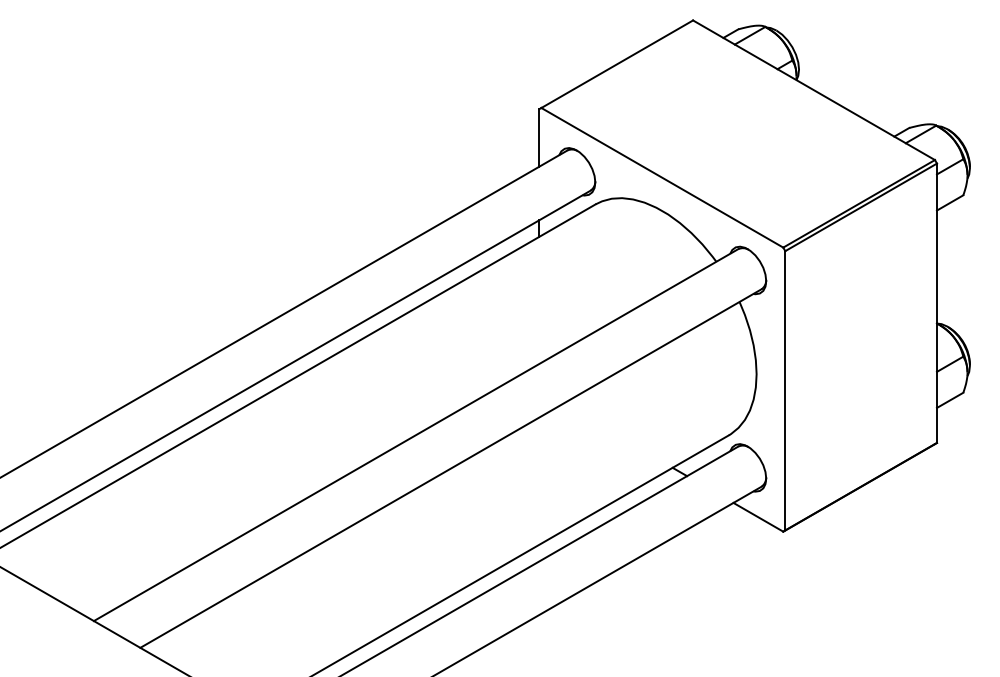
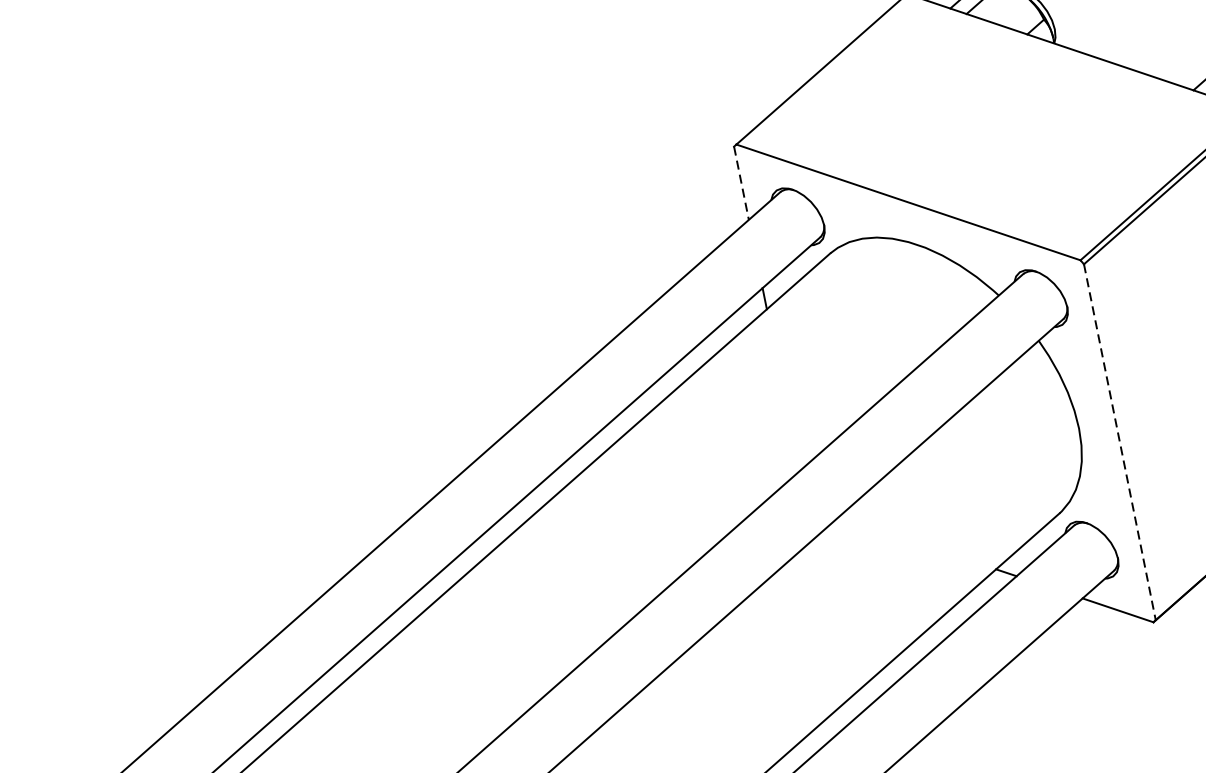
line: (539, 137) -> (741, 182), solid -> dashed
line: (785, 390) -> (1120, 441), solid -> dashed

